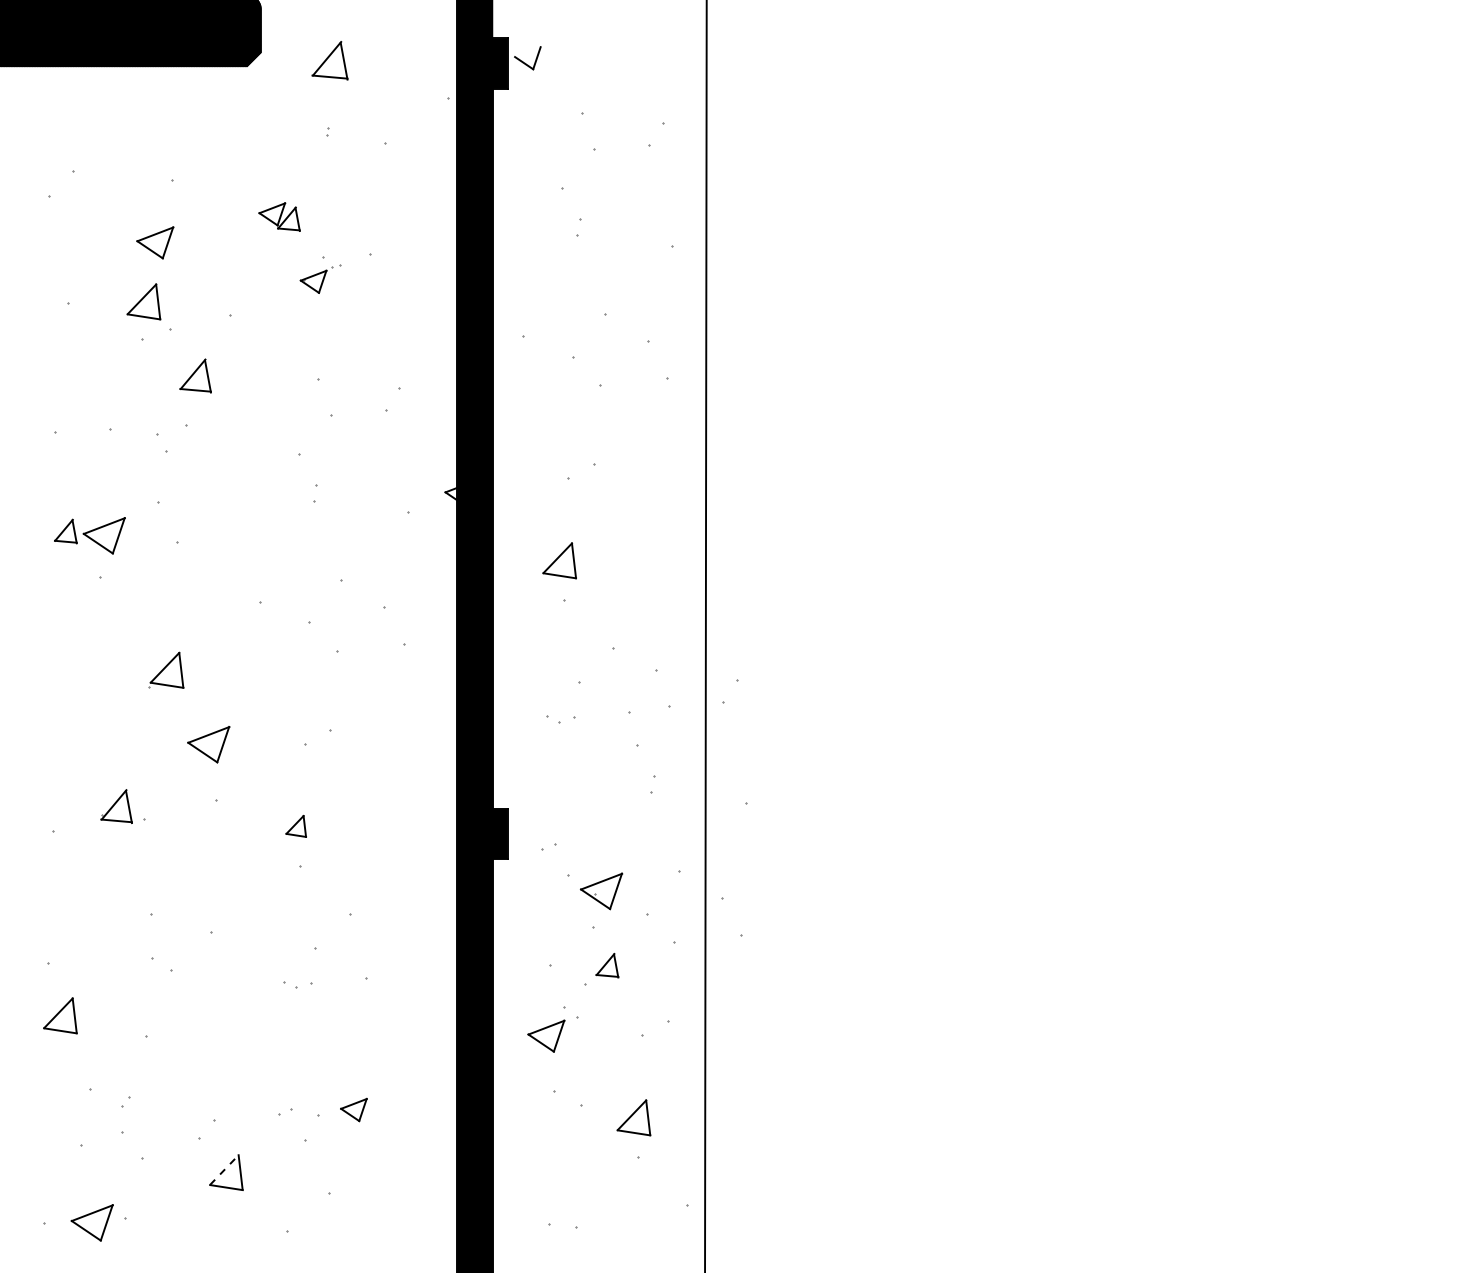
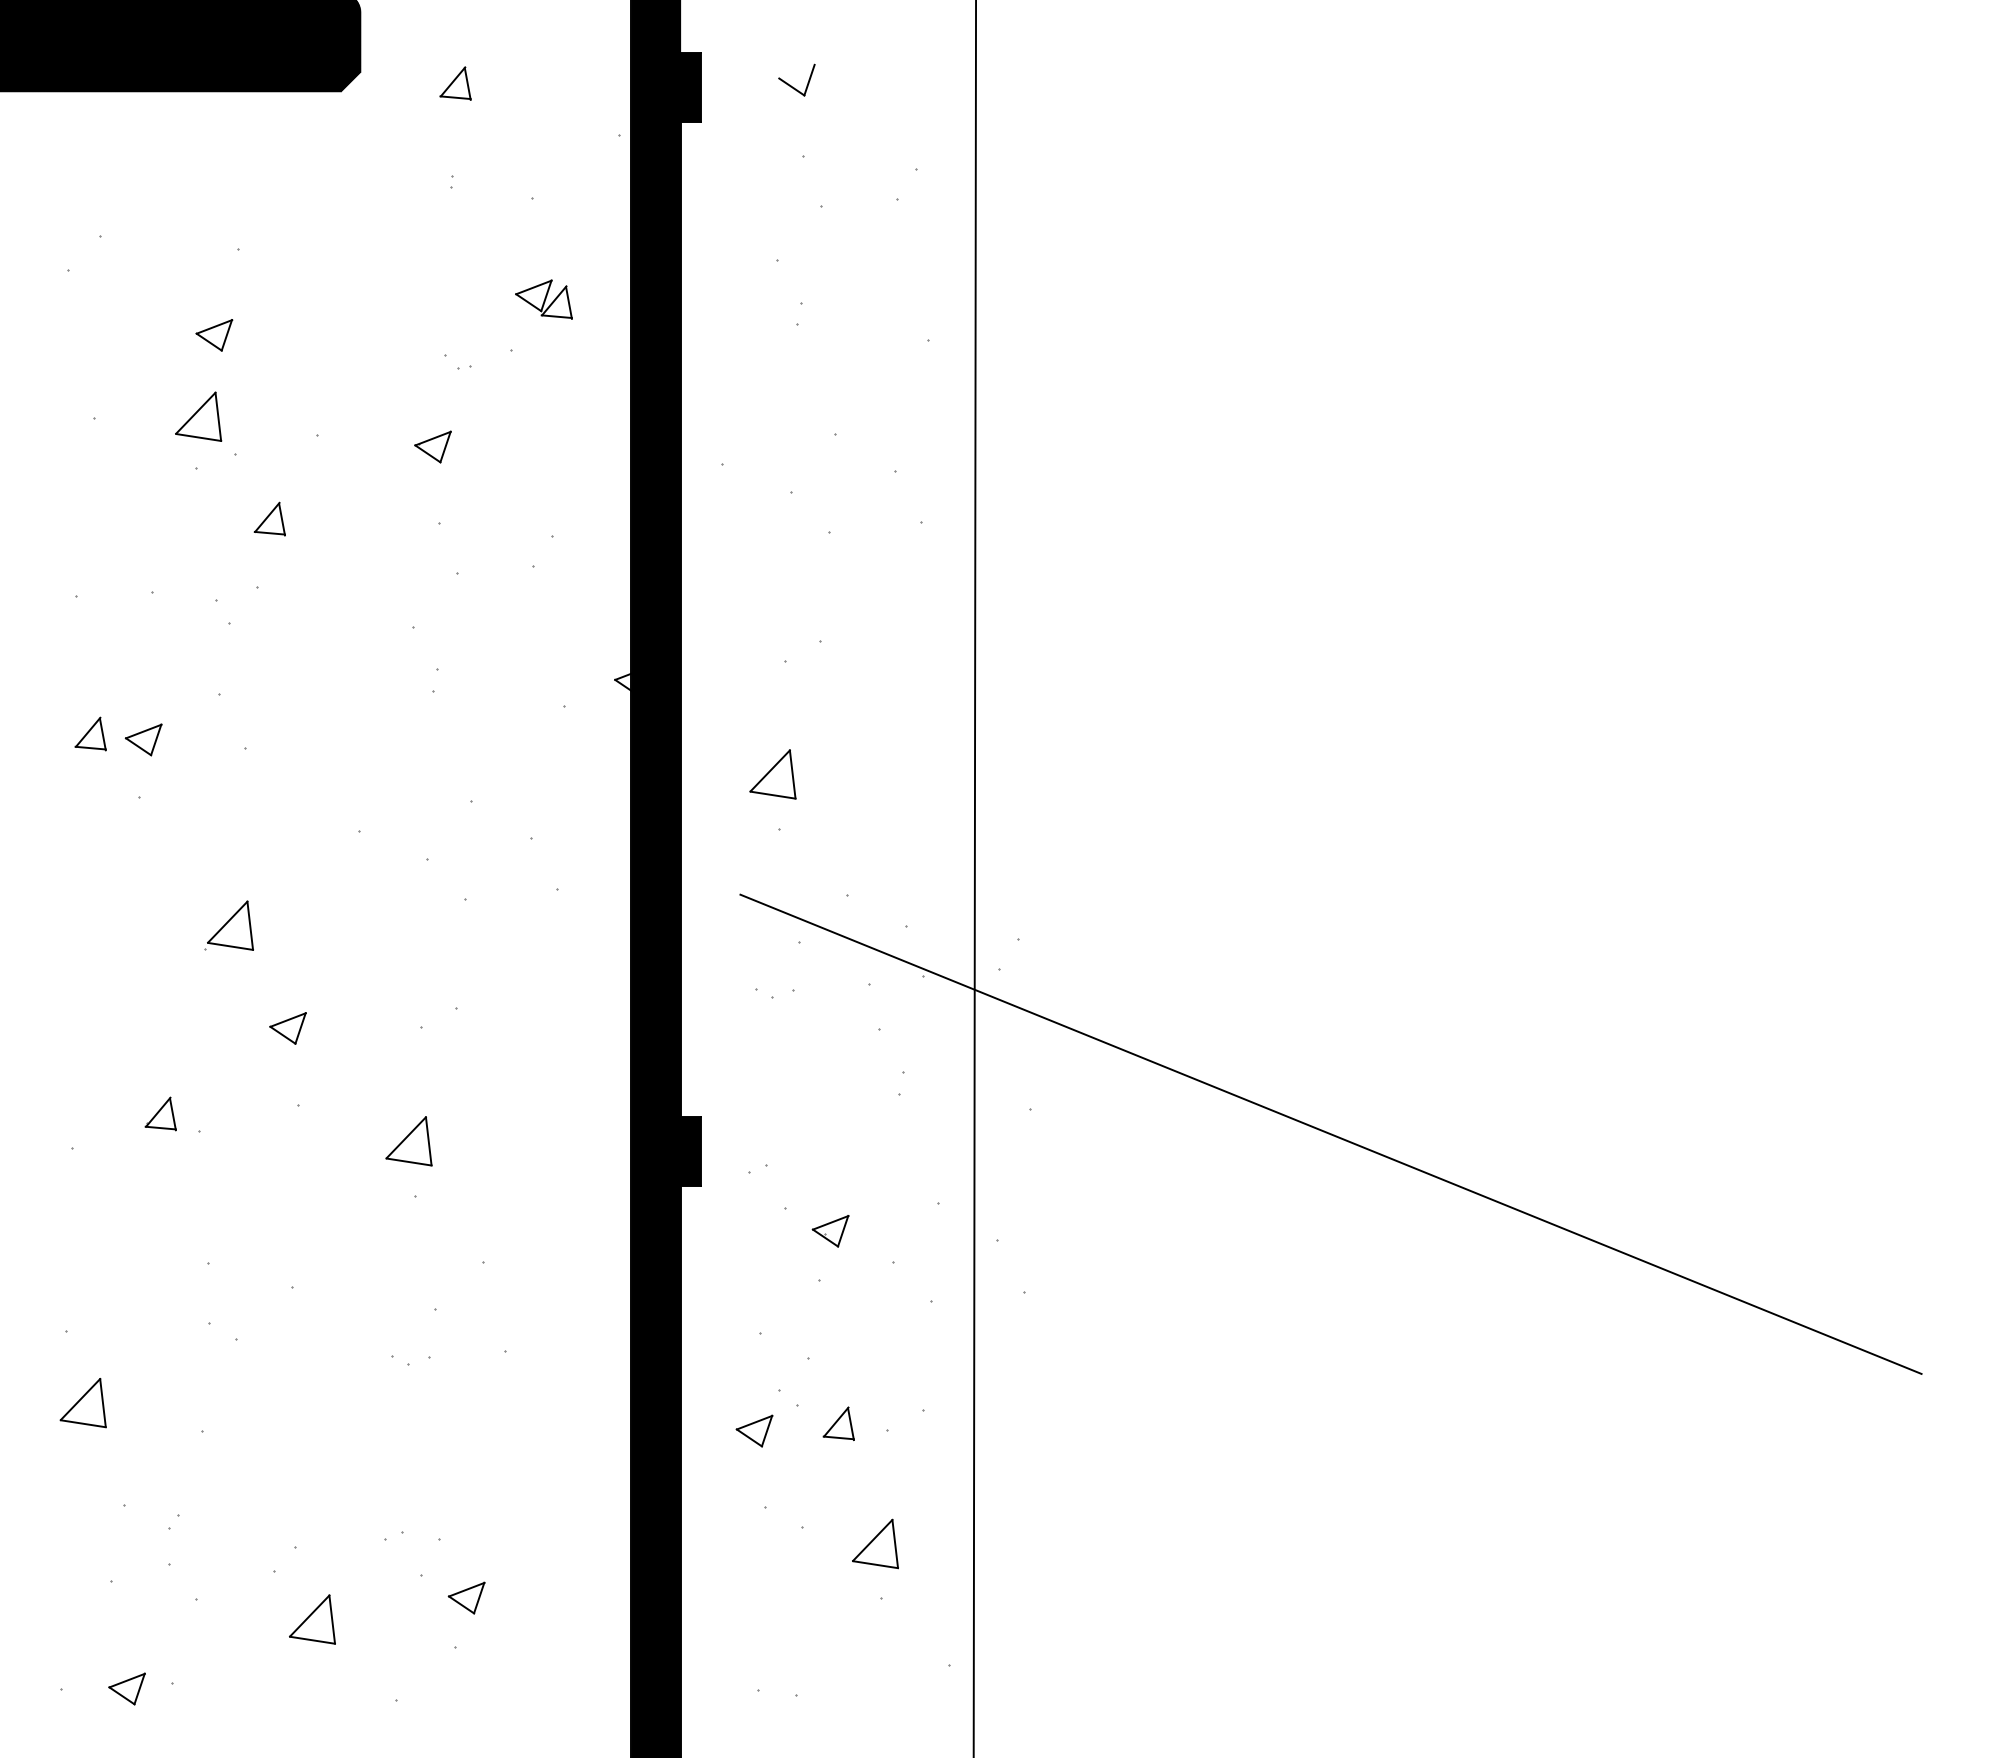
part: (329, 60) -> (455, 83), size x0.62
part: (523, 61) -> (790, 84), moved
part: (279, 216) -> (543, 299), moved
part: (155, 243) -> (214, 335), size x0.71
part: (313, 281) -> (432, 446), moved
part: (195, 375) -> (269, 518), size x0.71
part: (104, 535) -> (143, 739), size x0.62
part: (208, 744) -> (287, 1028), size x0.62
part: (116, 806) -> (160, 1113), size x0.71
line: (963, 820) -> (1330, 1133), added
part: (295, 826) -> (408, 1141), size x1.67
part: (601, 891) -> (830, 1231), size x0.62
part: (607, 965) -> (838, 1423), moved
part: (546, 1035) -> (754, 1430), size x0.71
part: (353, 1109) -> (466, 1597), moved
line: (224, 1169) -> (310, 1615), dashed -> solid
part: (91, 1222) -> (126, 1688), size x0.62

